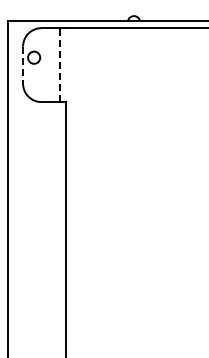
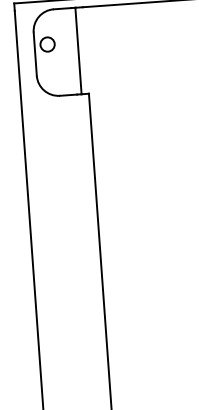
line: (23, 65) -> (35, 54), dashed -> solid
line: (60, 65) -> (79, 51), dashed -> solid

